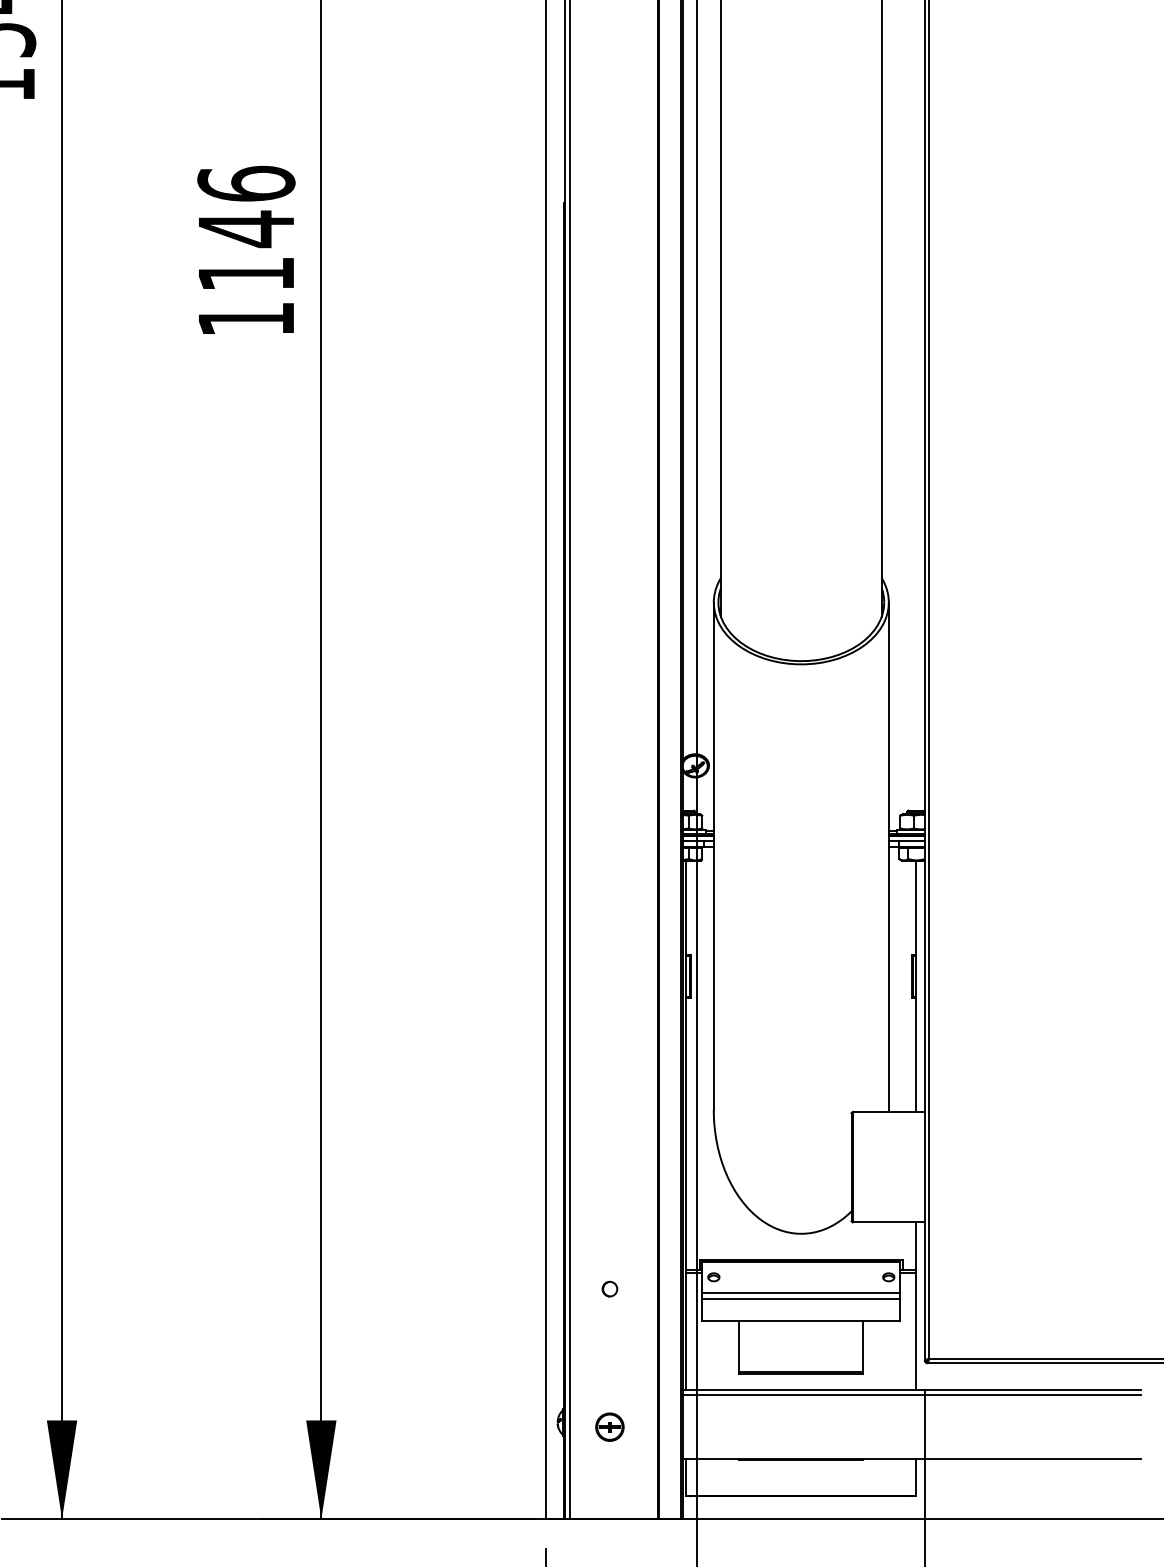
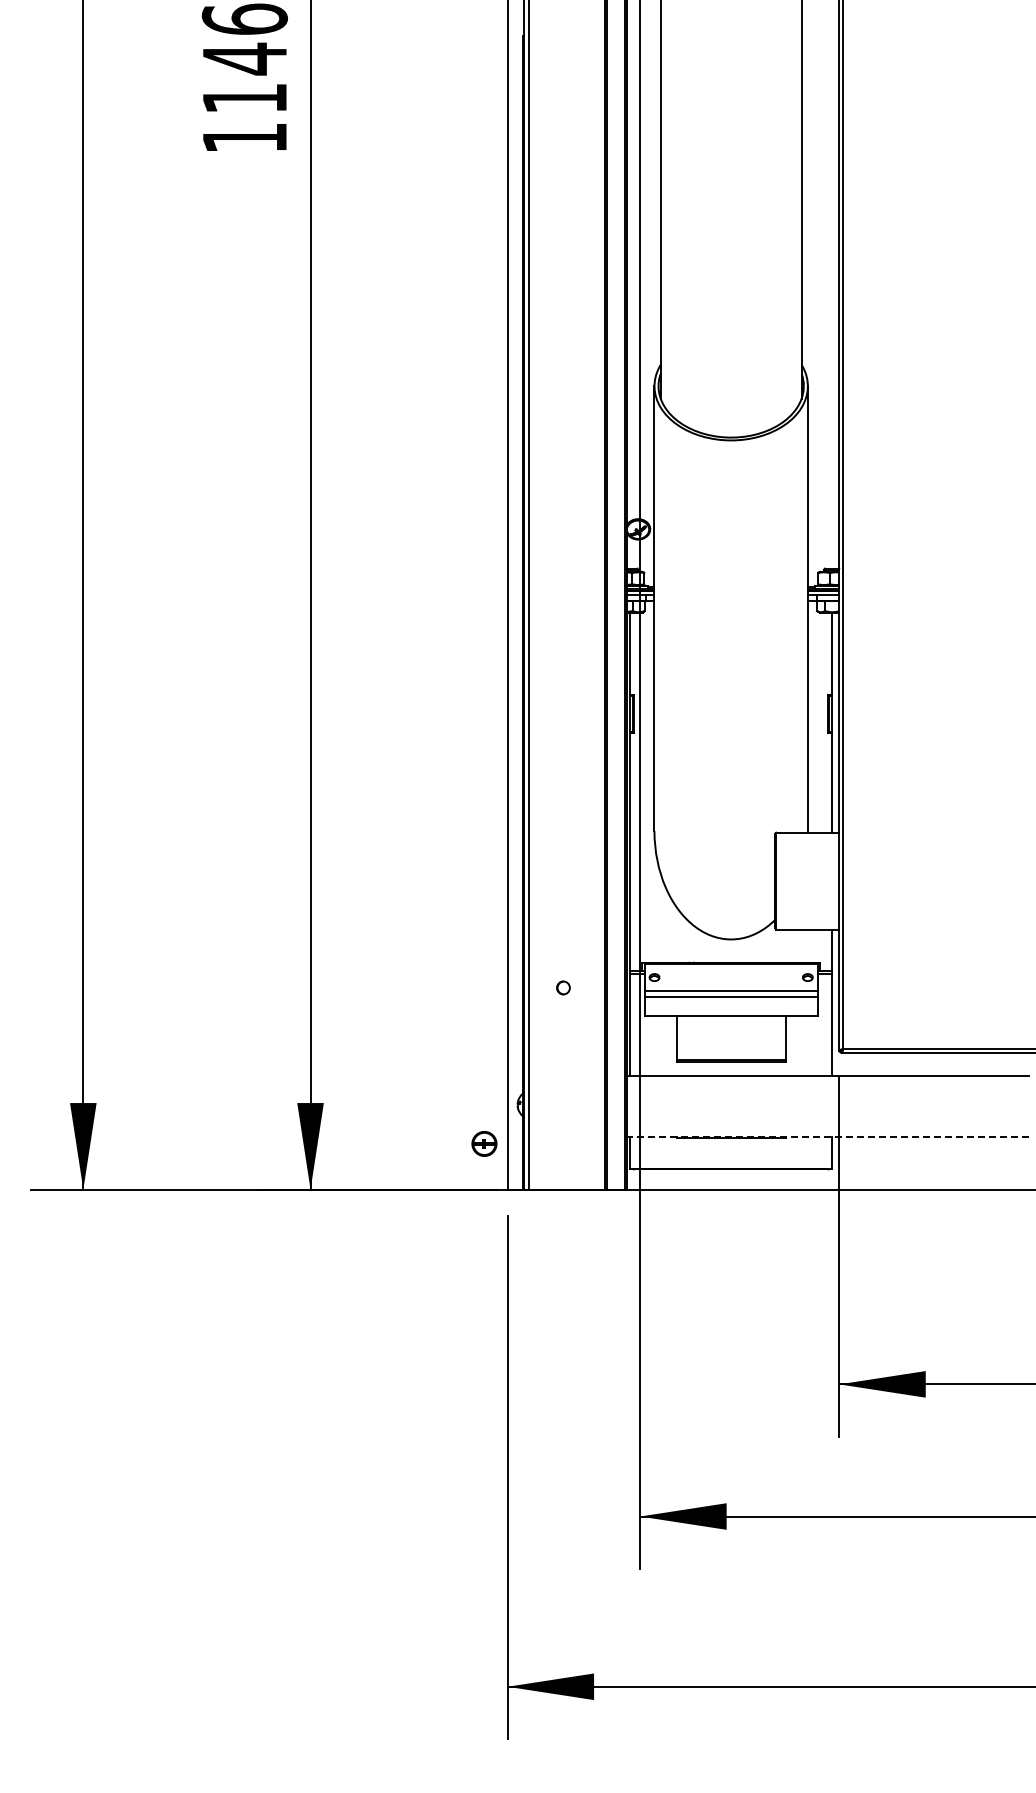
line: (911, 1395) -> (827, 1081), removed
part: (609, 1426) -> (484, 1143), moved
line: (911, 1458) -> (827, 1136), solid -> dashed

